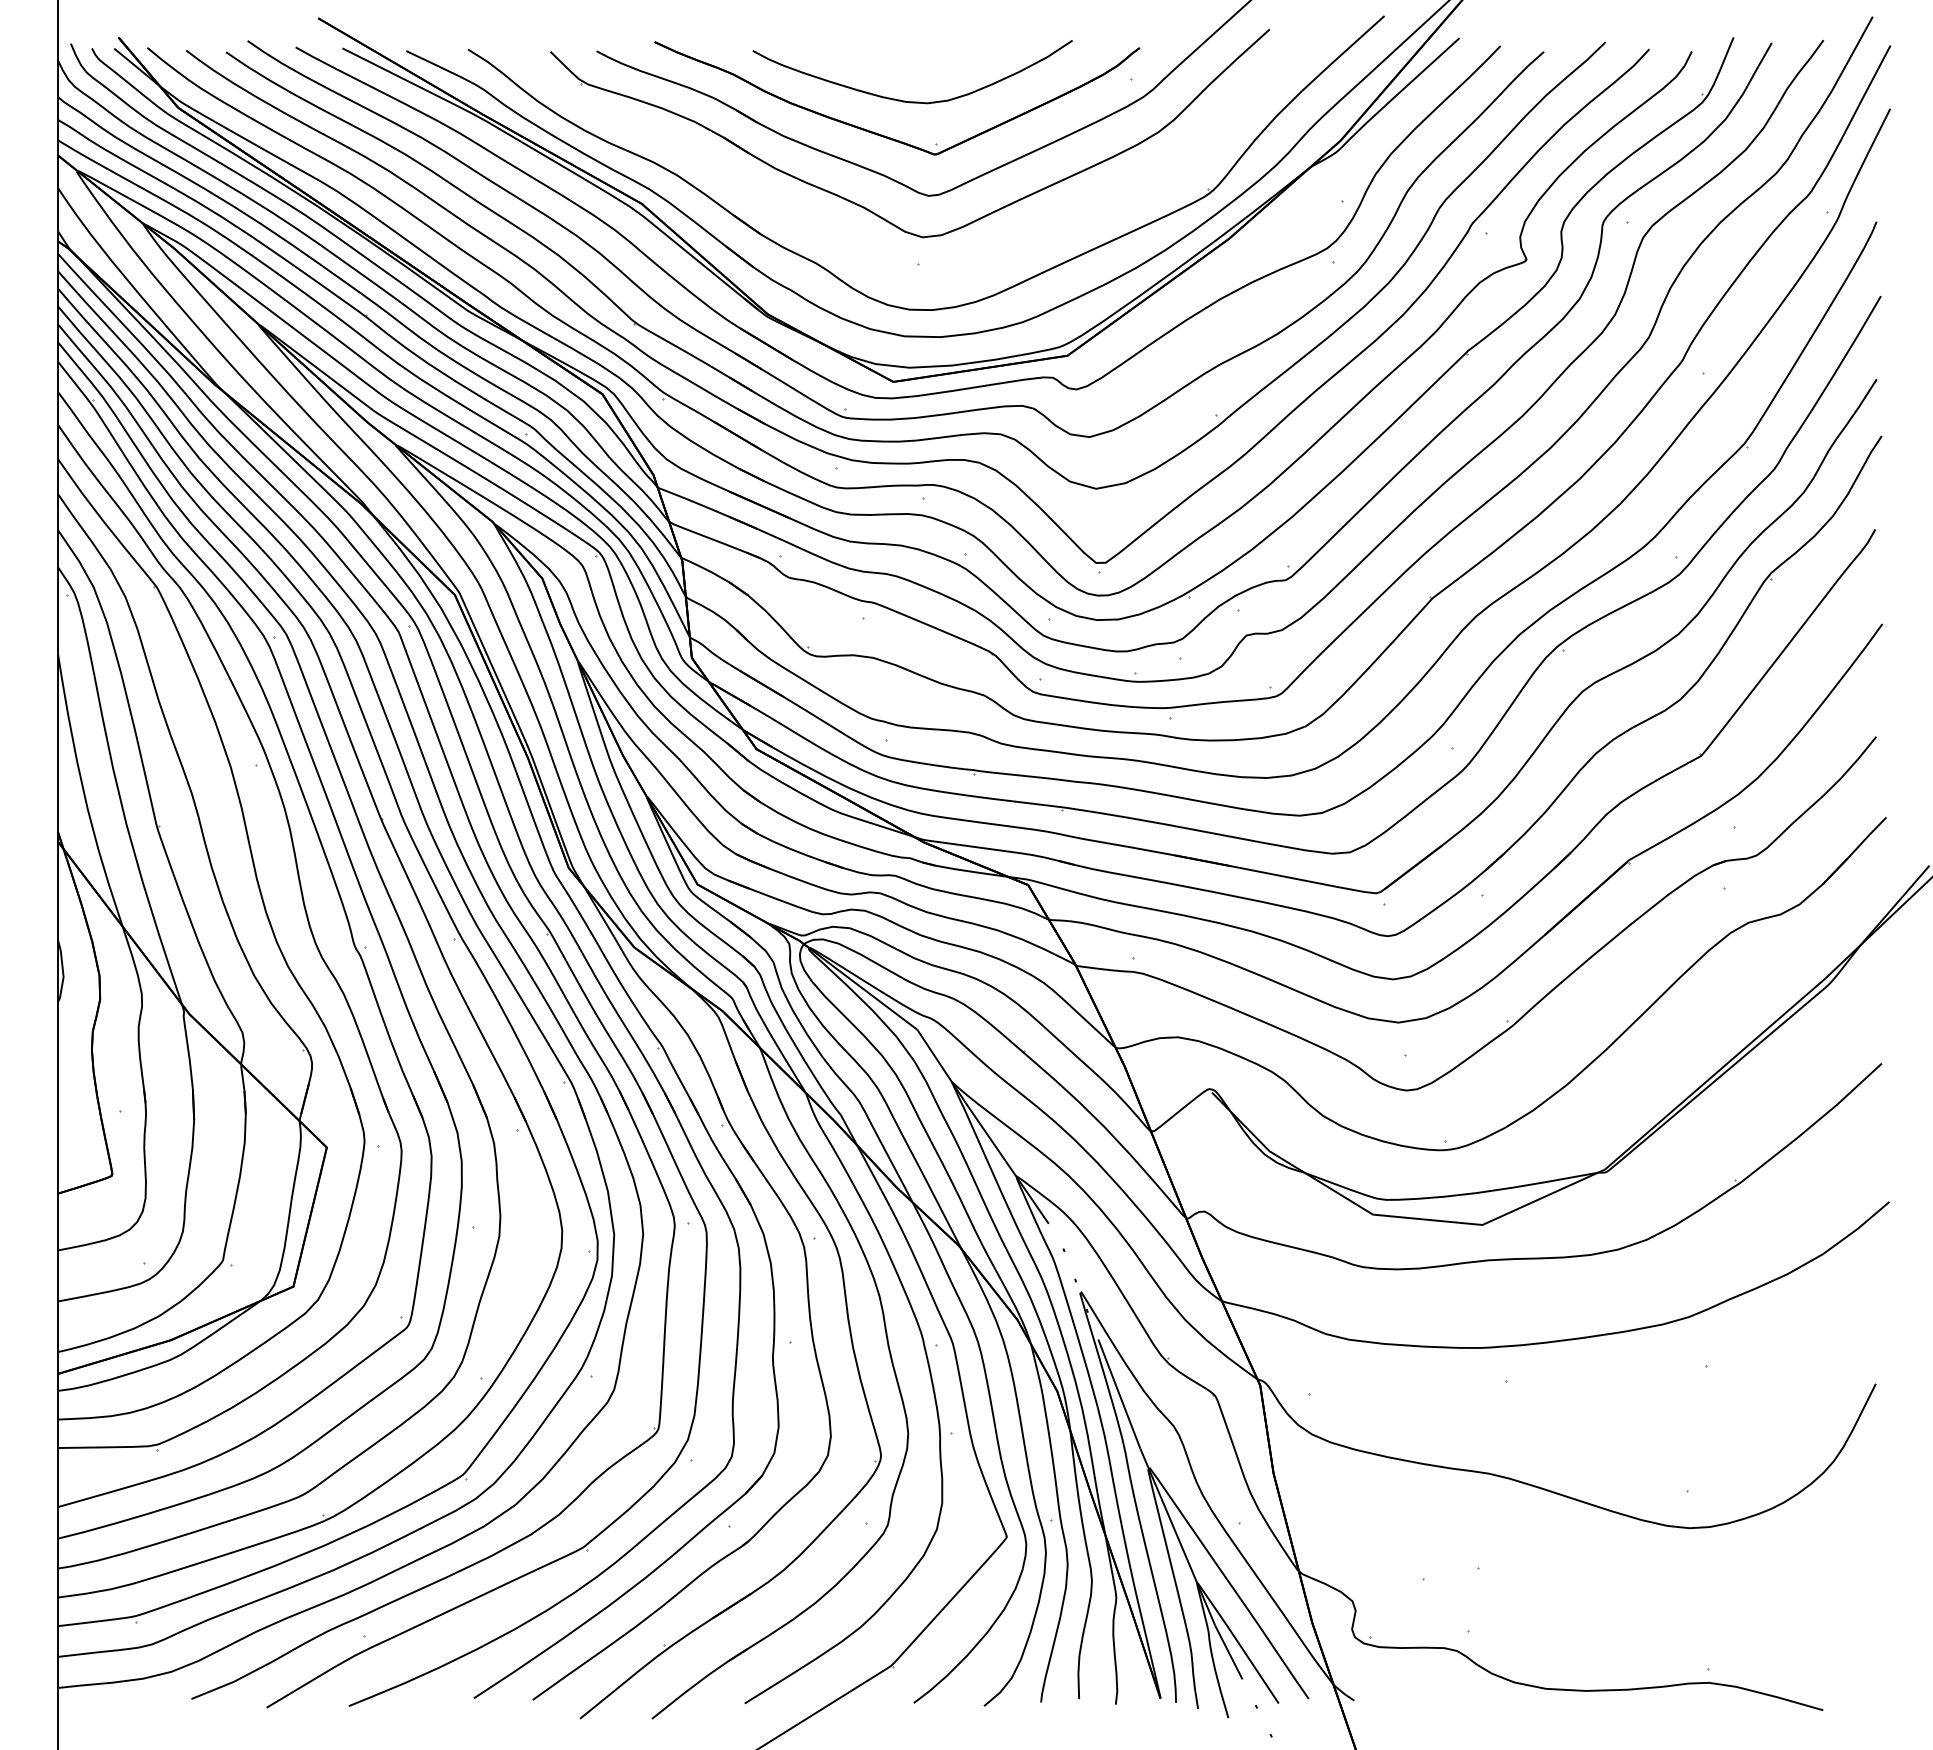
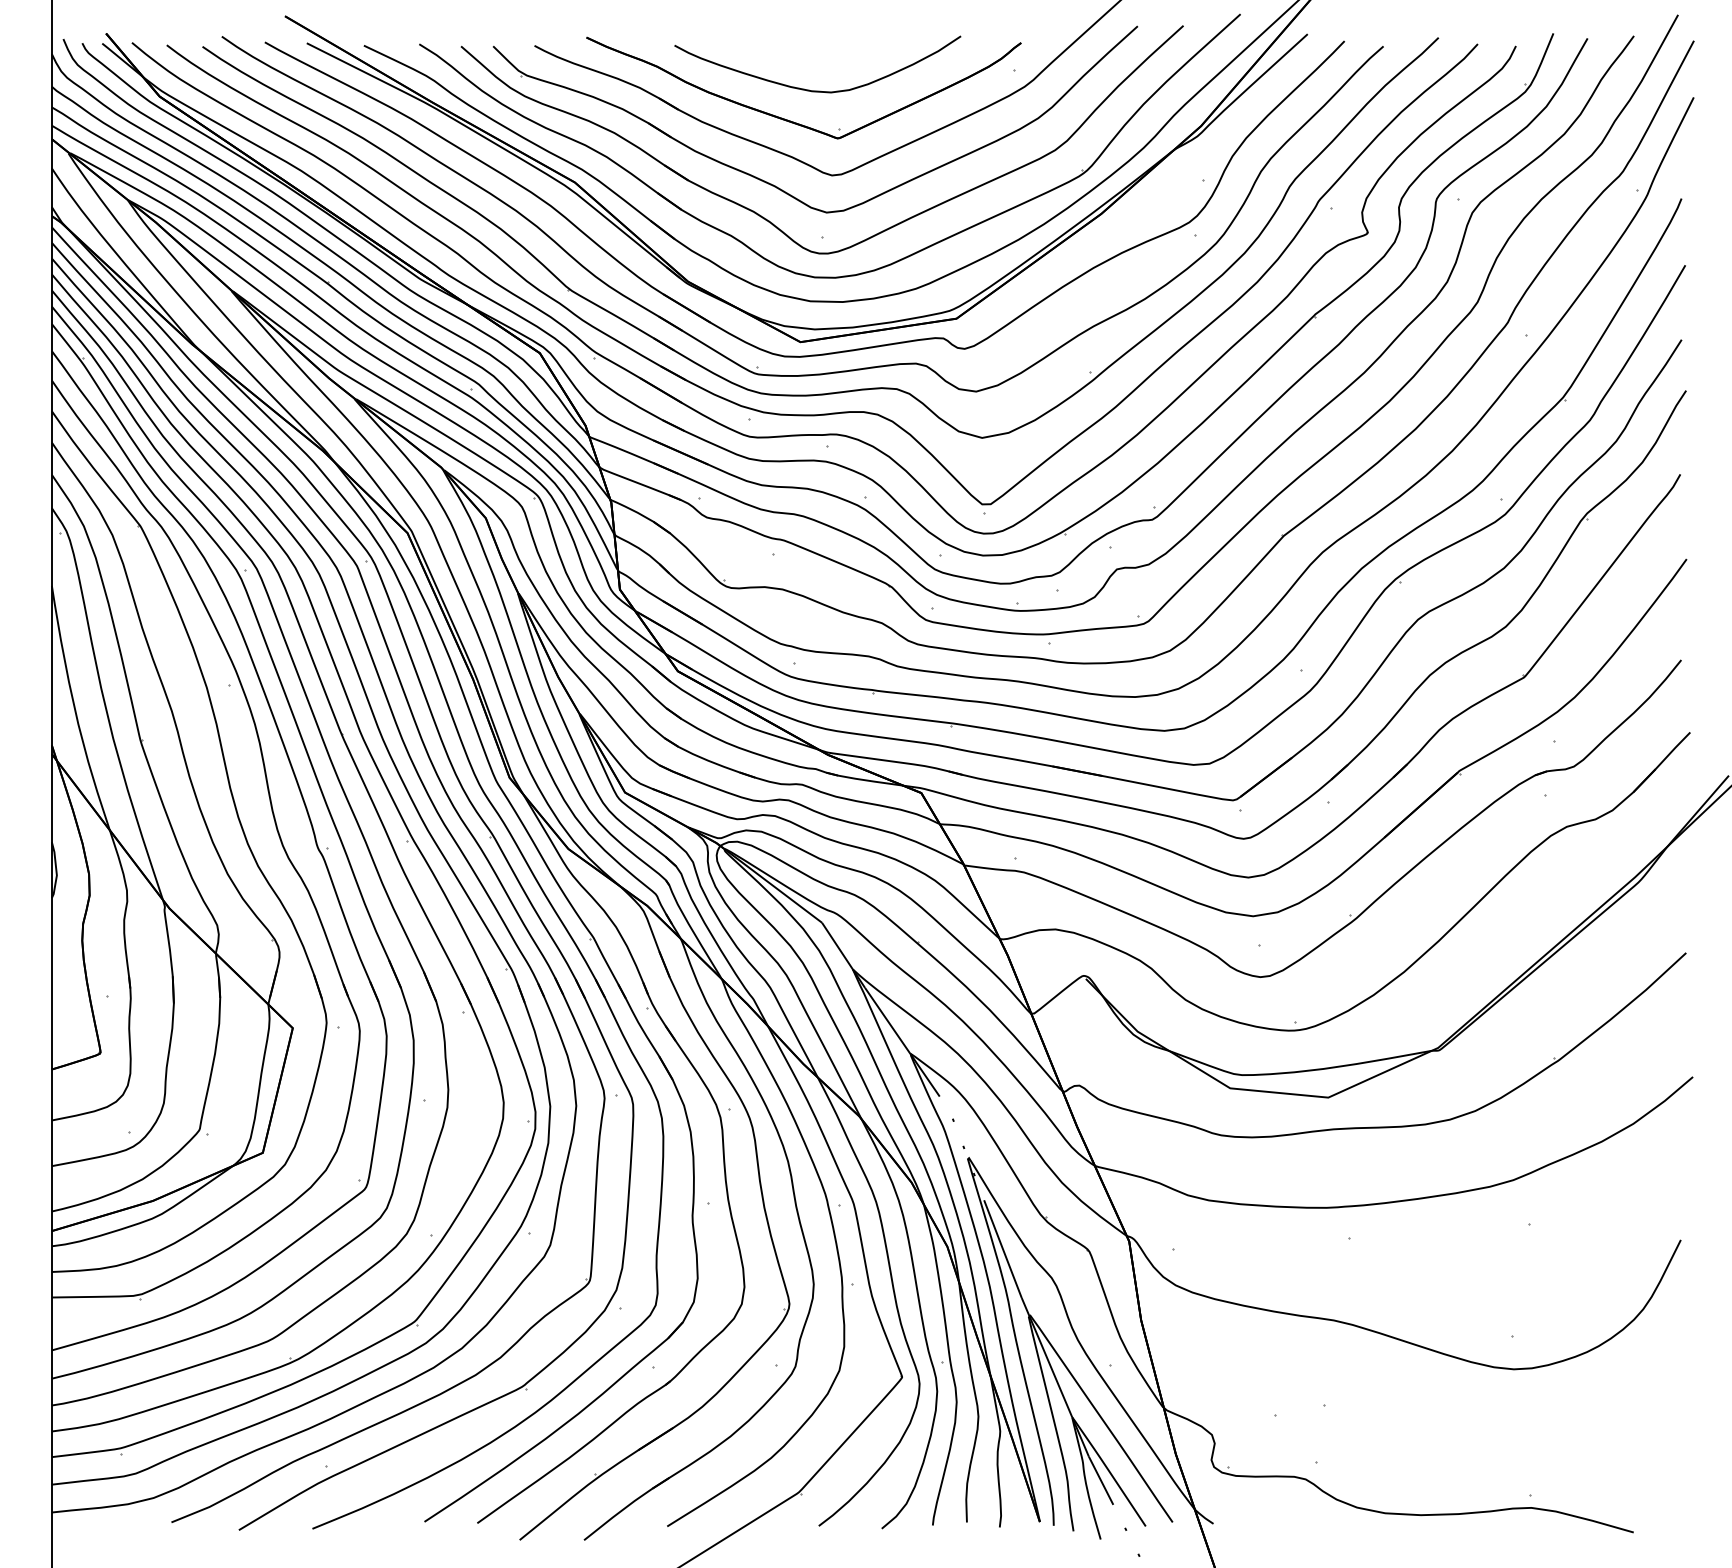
part: (857, 245) -> (768, 219), added

